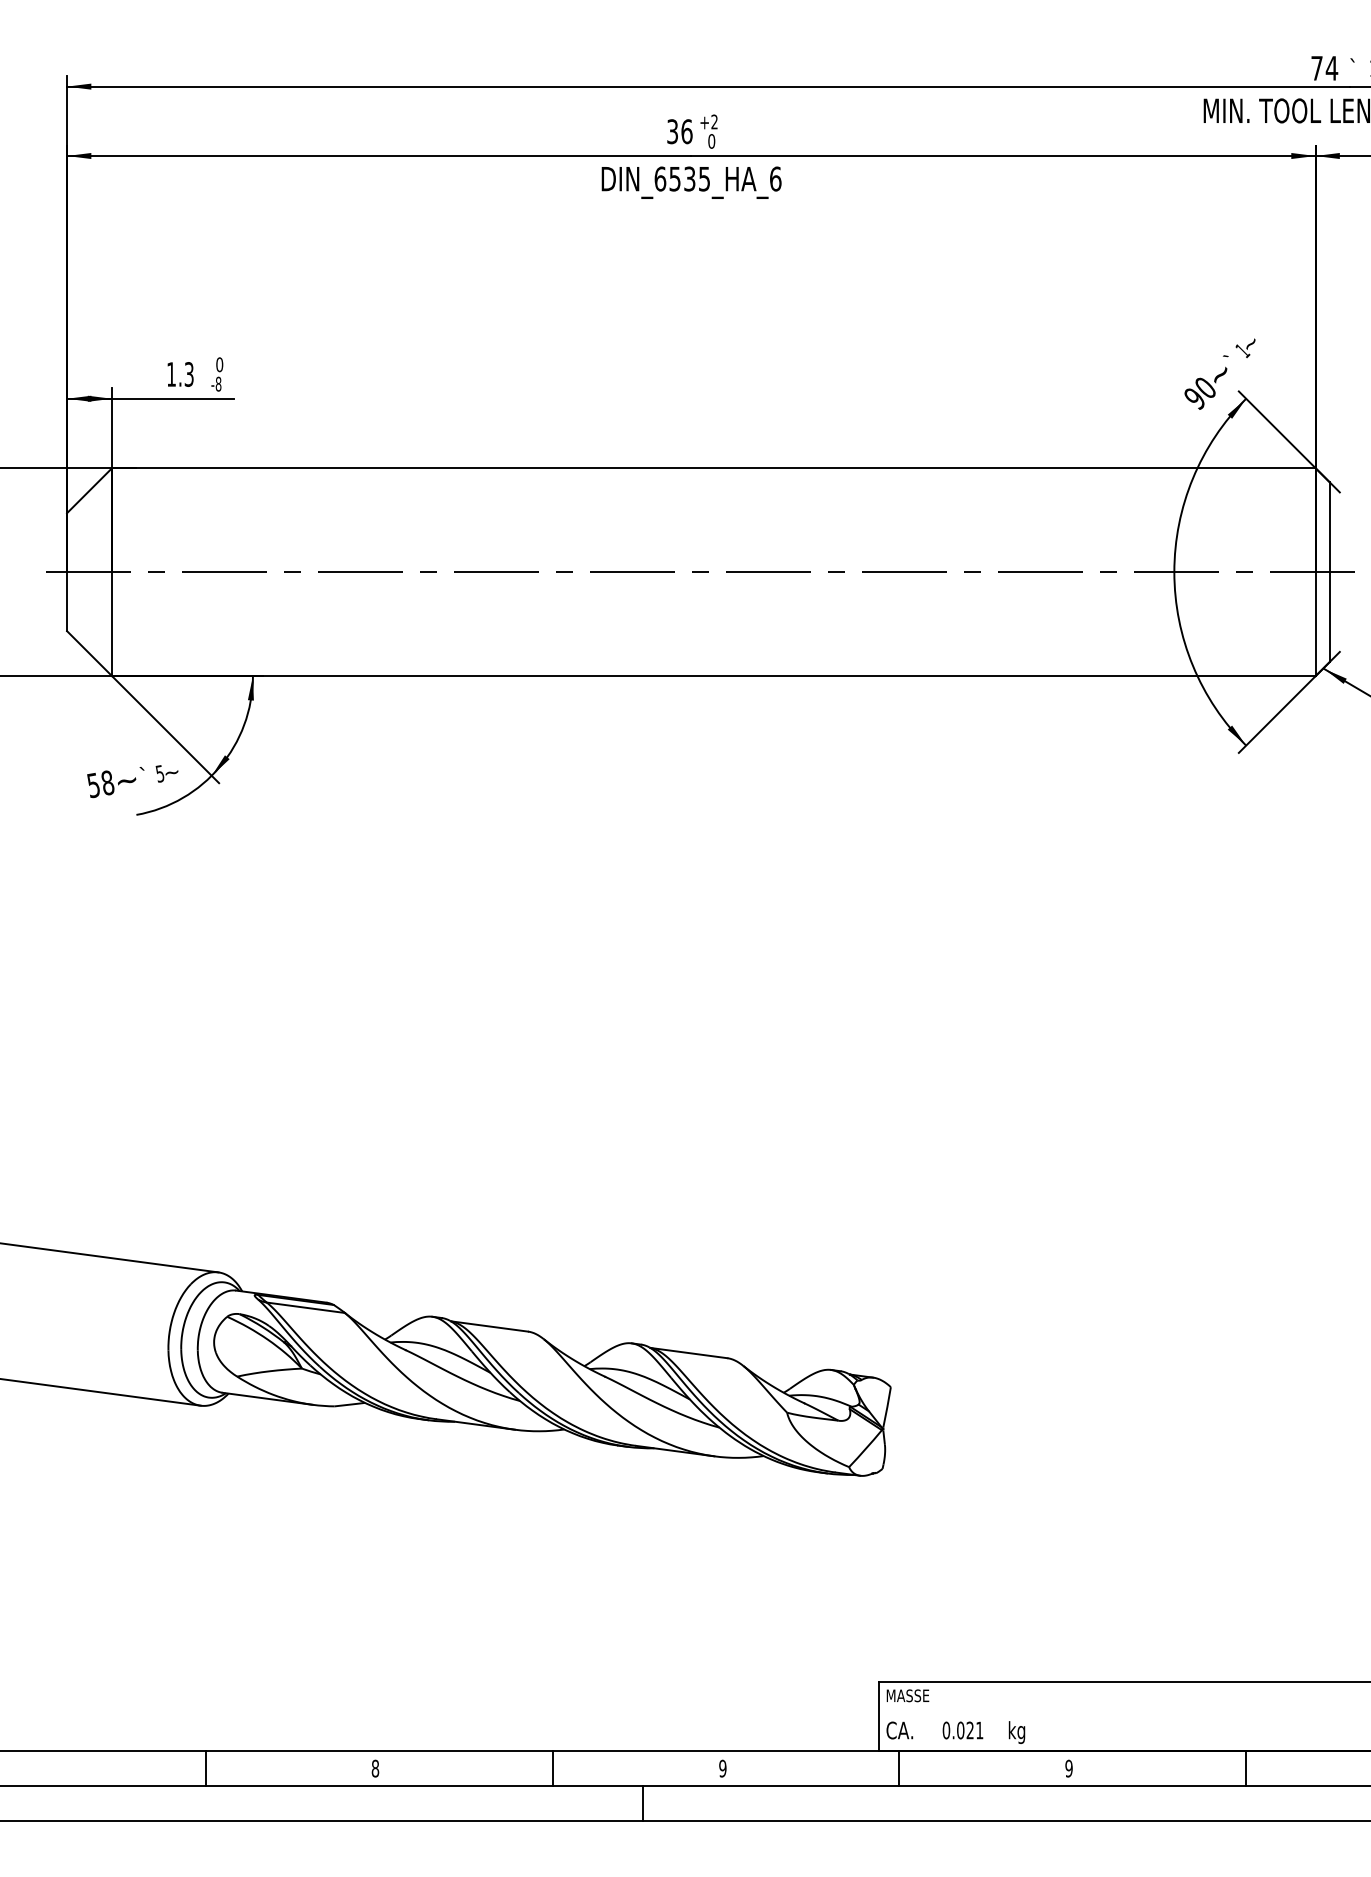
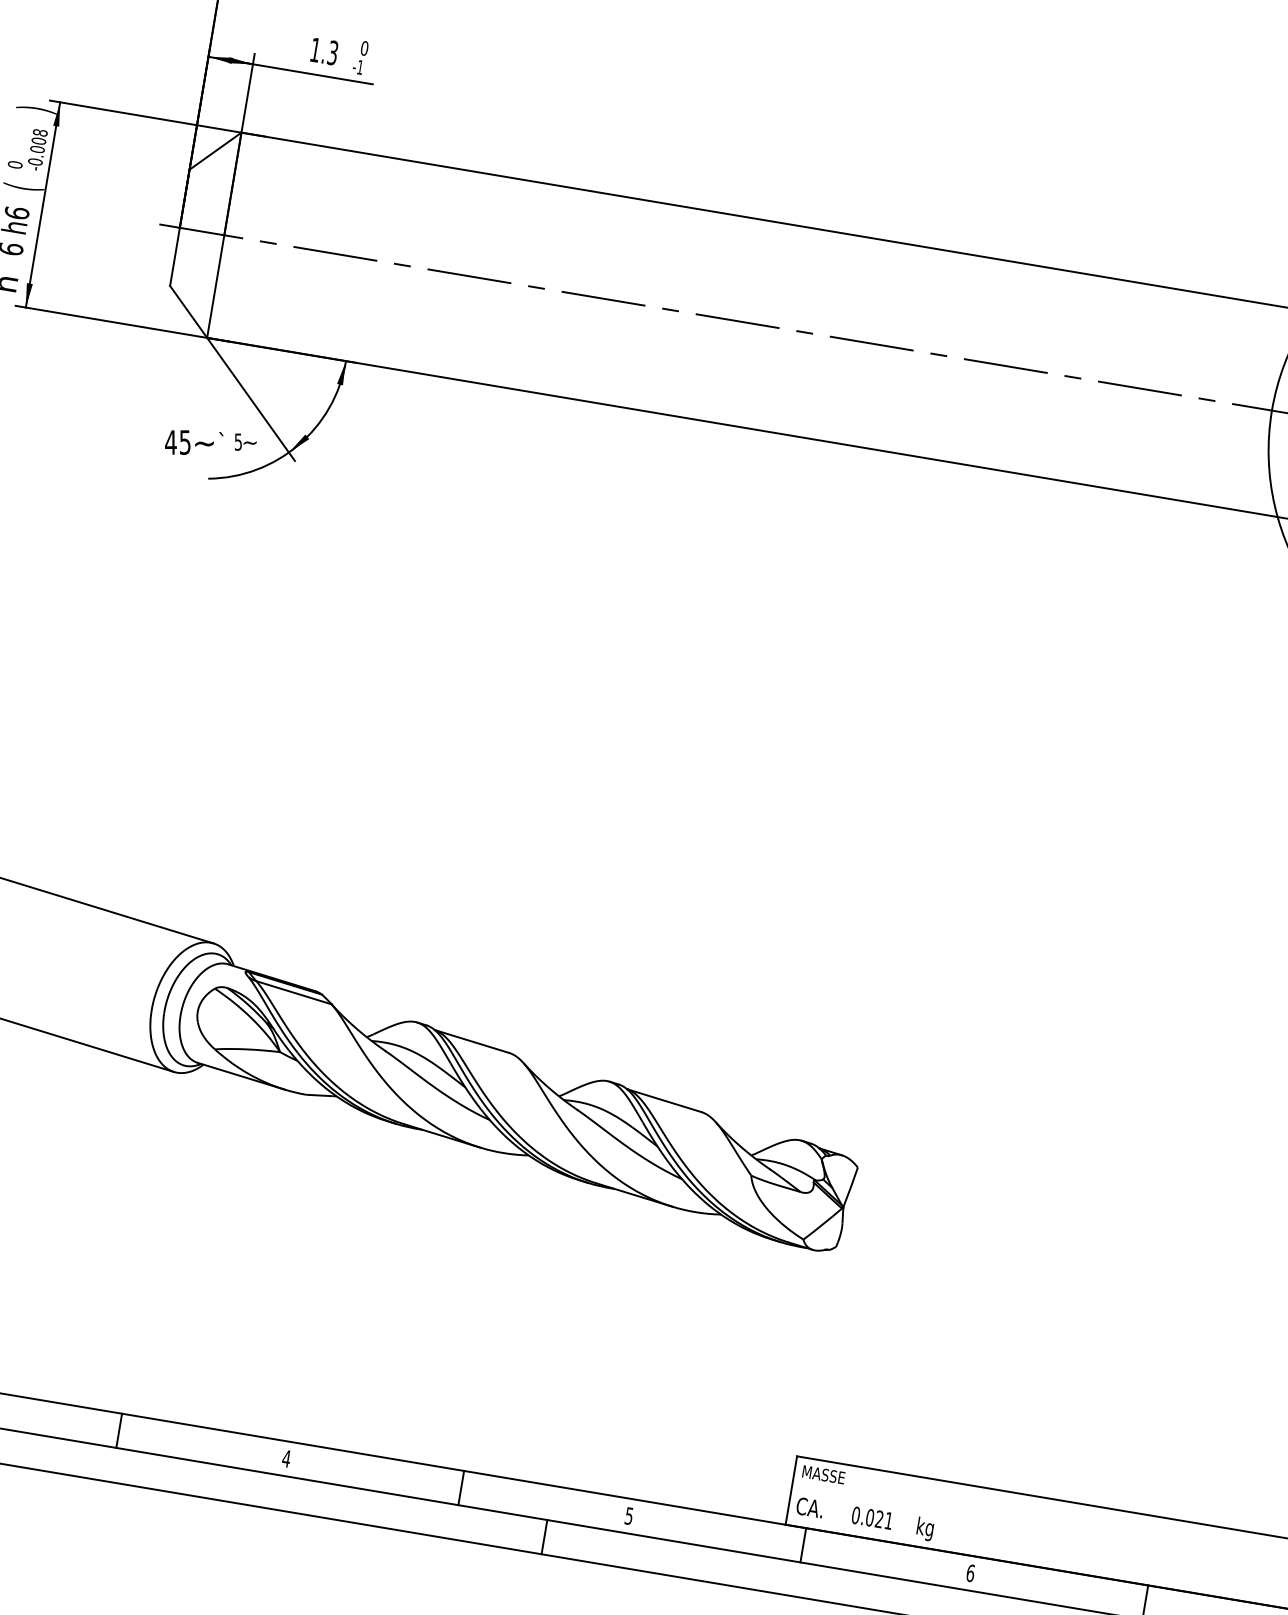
text: (218, 383) -> (360, 66), -8 -> -1
text: (100, 784) -> (177, 442), 58 -> 45
text: (375, 1768) -> (286, 1458), 8 -> 4
text: (722, 1768) -> (628, 1515), 9 -> 5
text: (1068, 1768) -> (970, 1573), 9 -> 6

